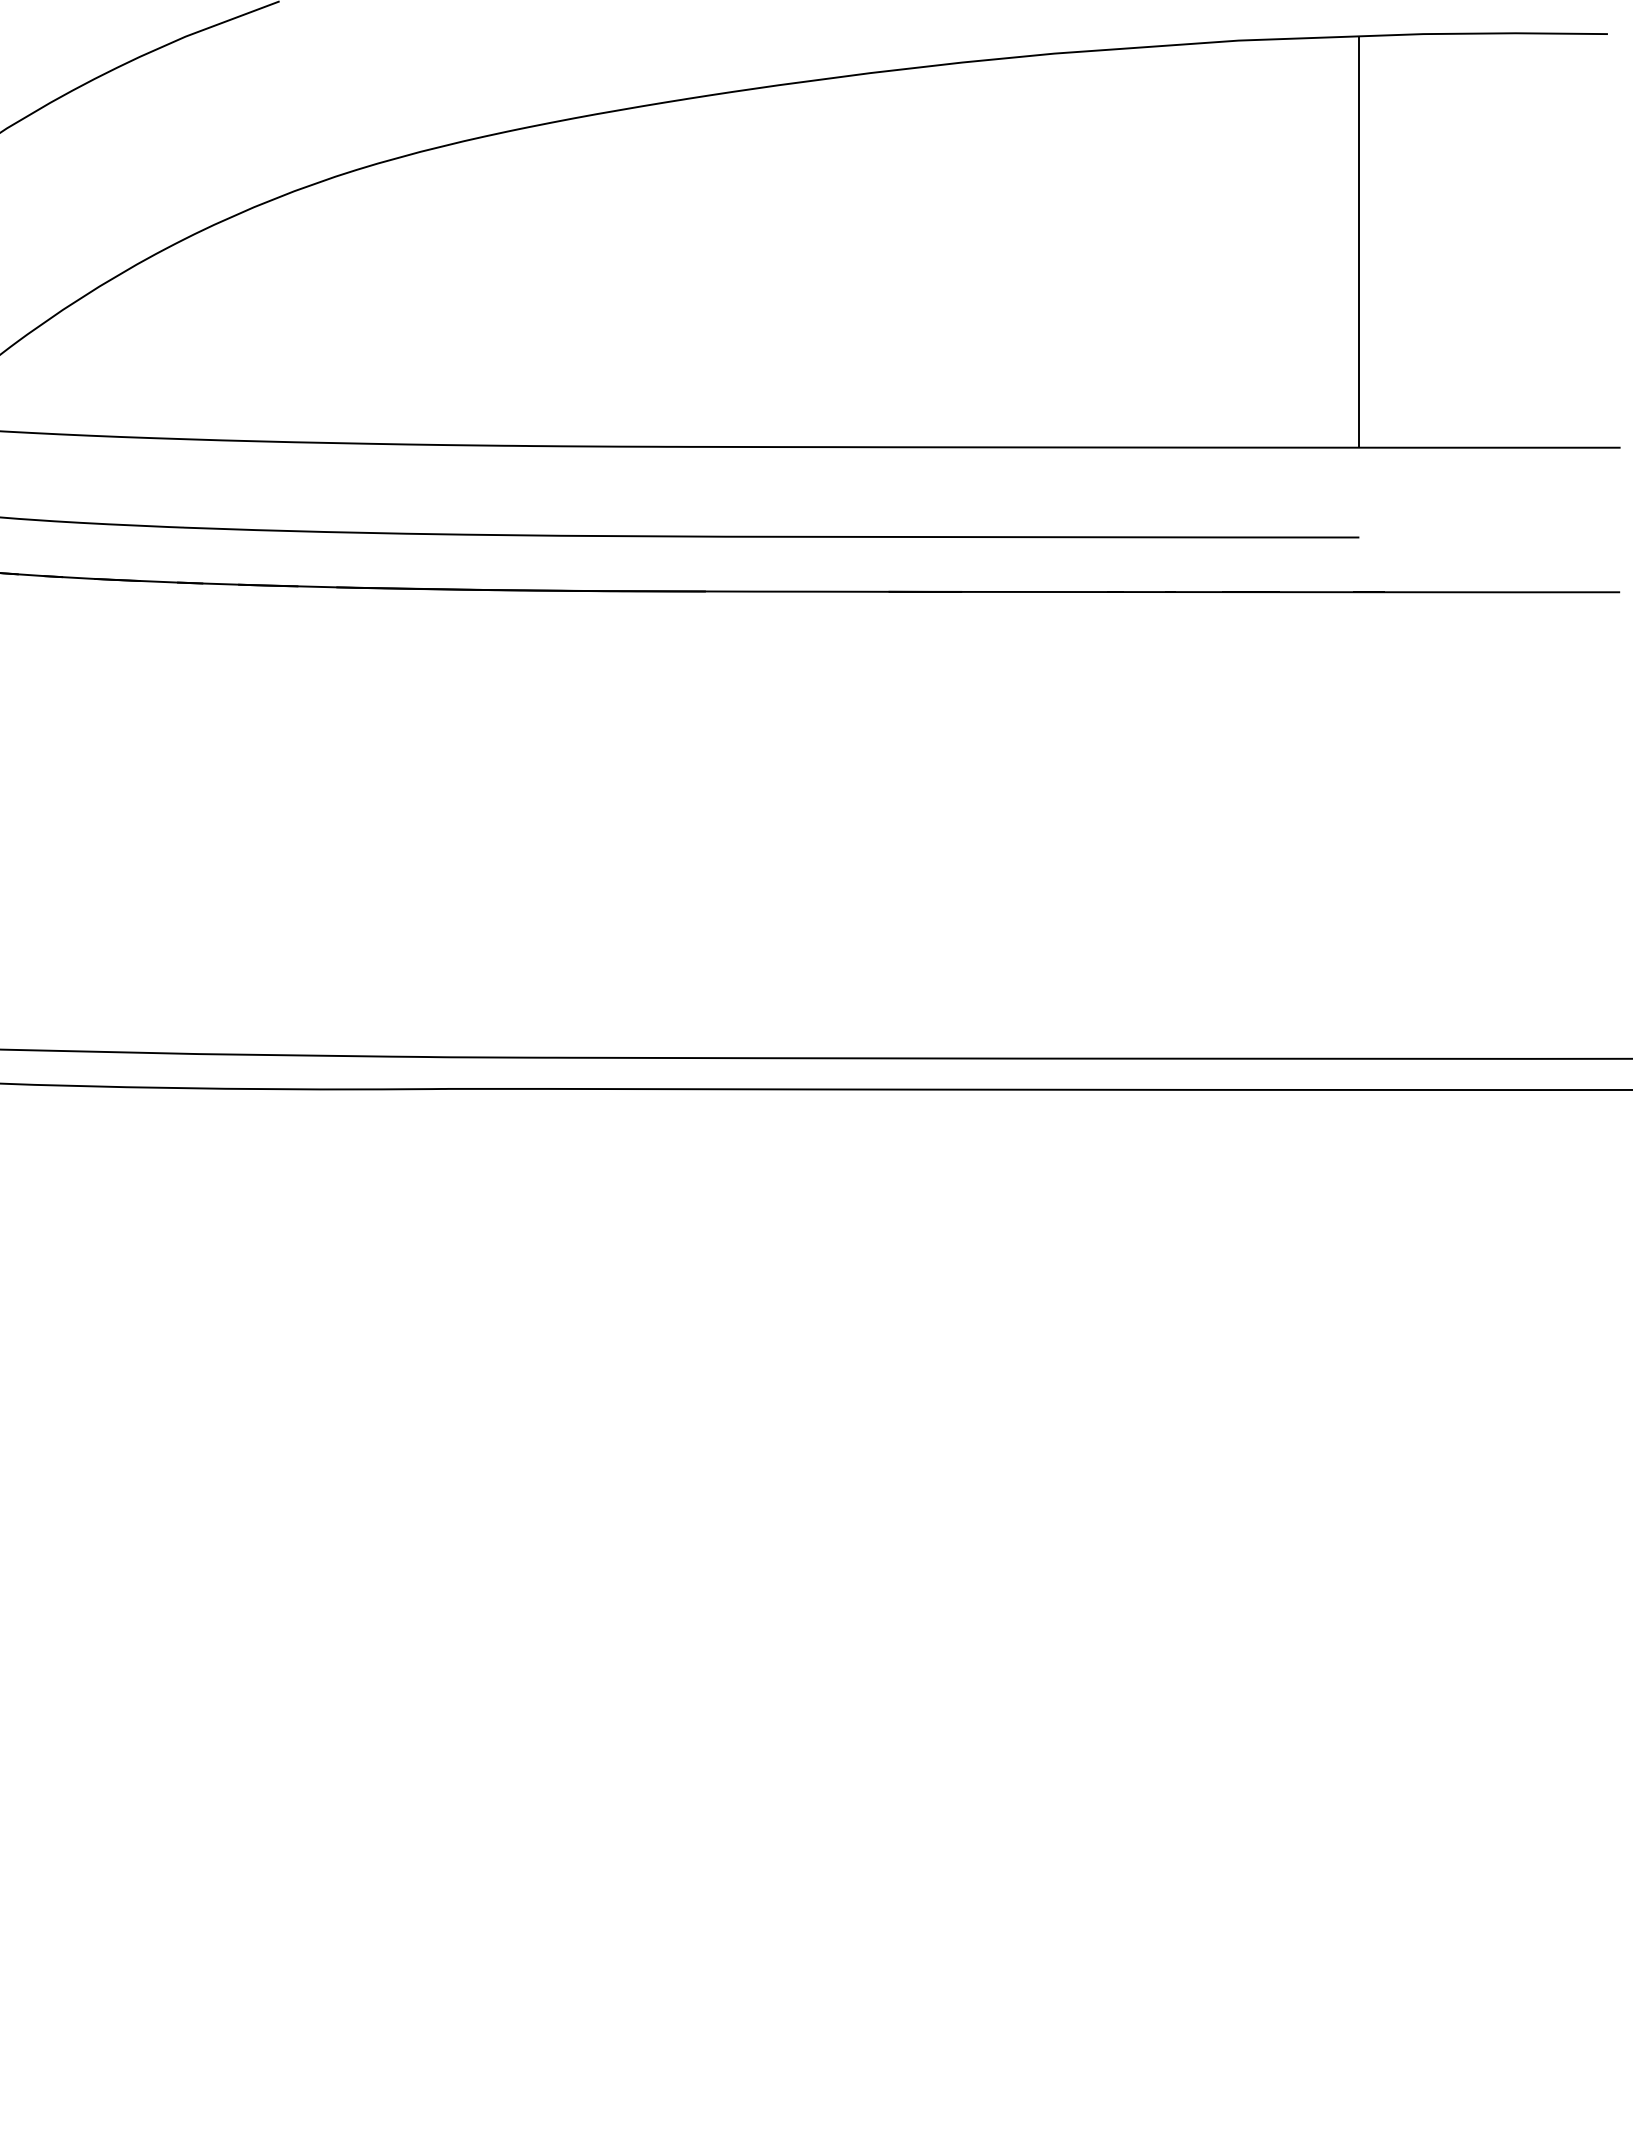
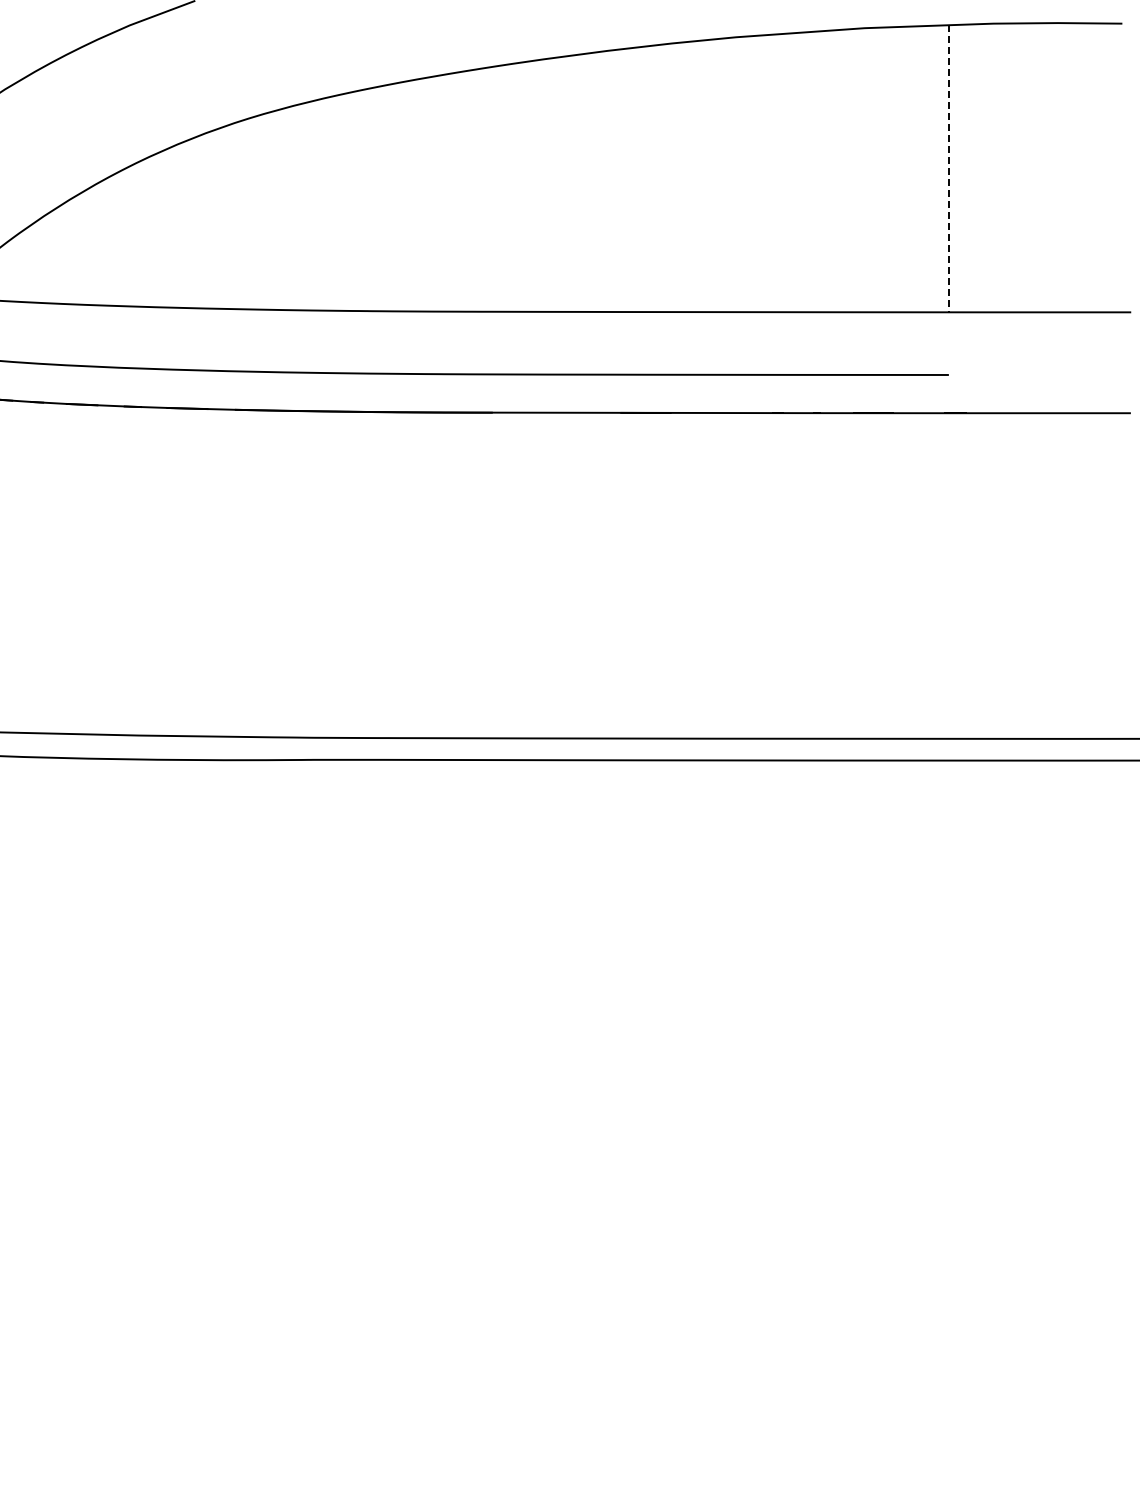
line: (1358, 241) -> (948, 168), solid -> dashed

